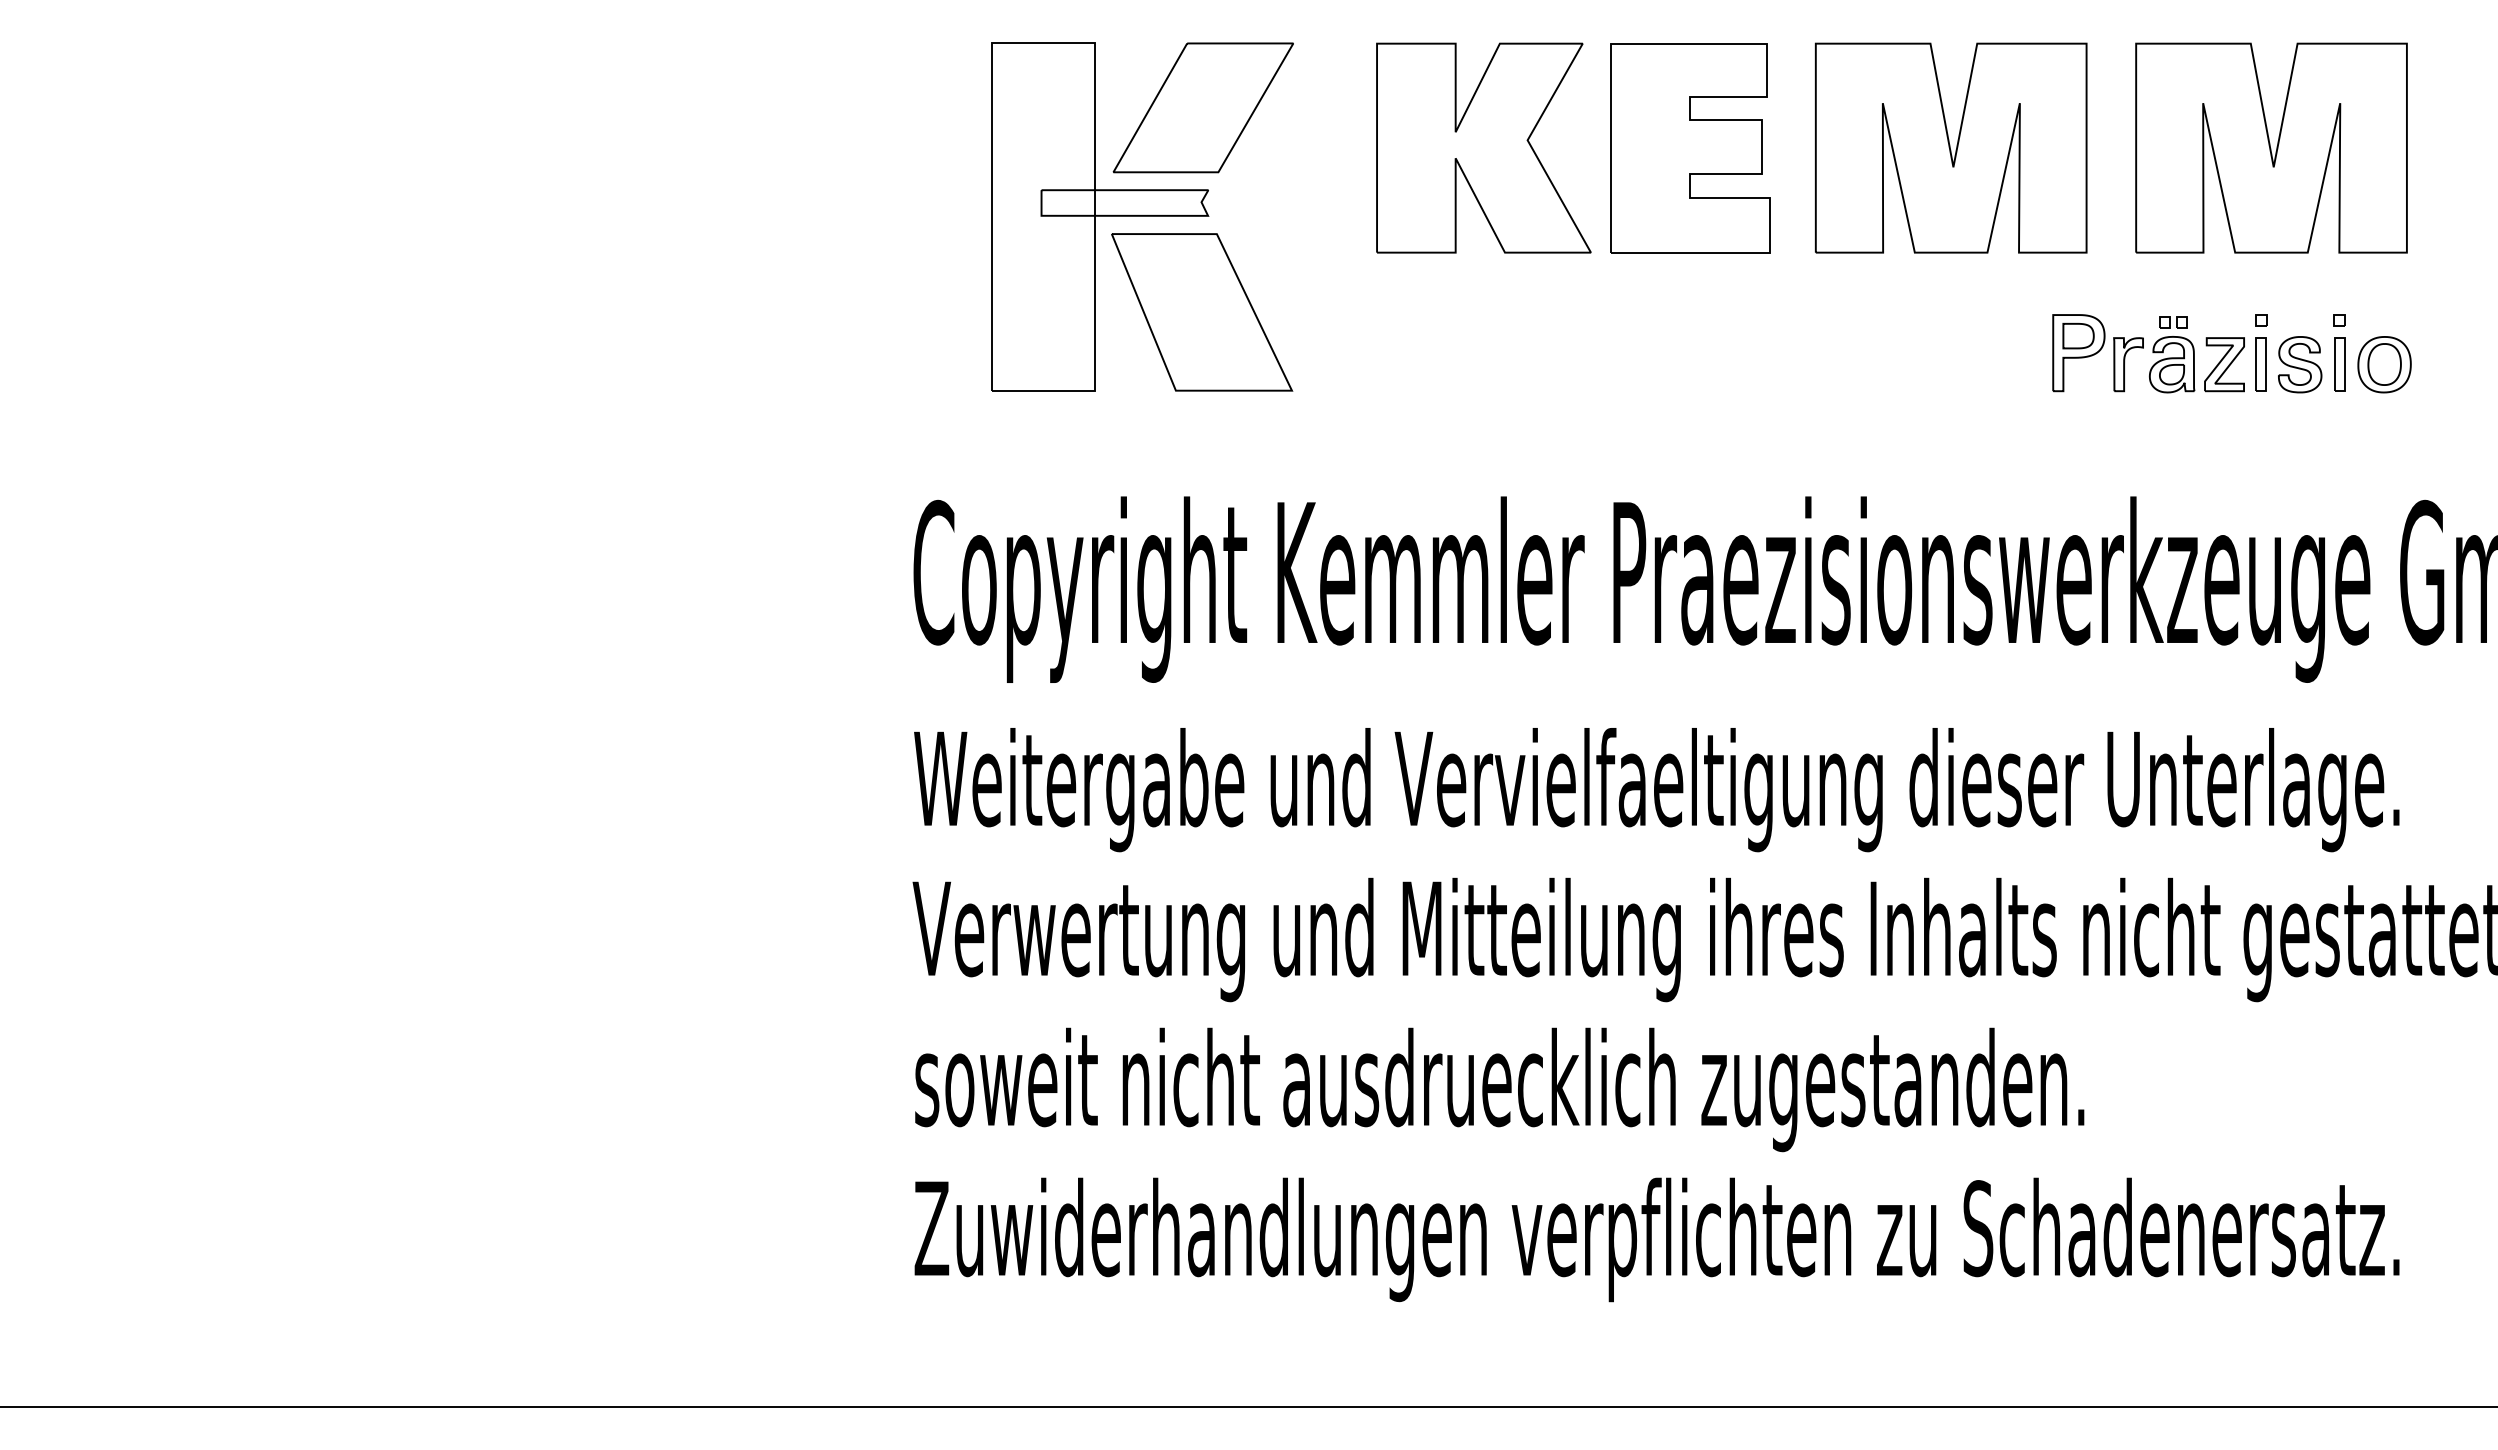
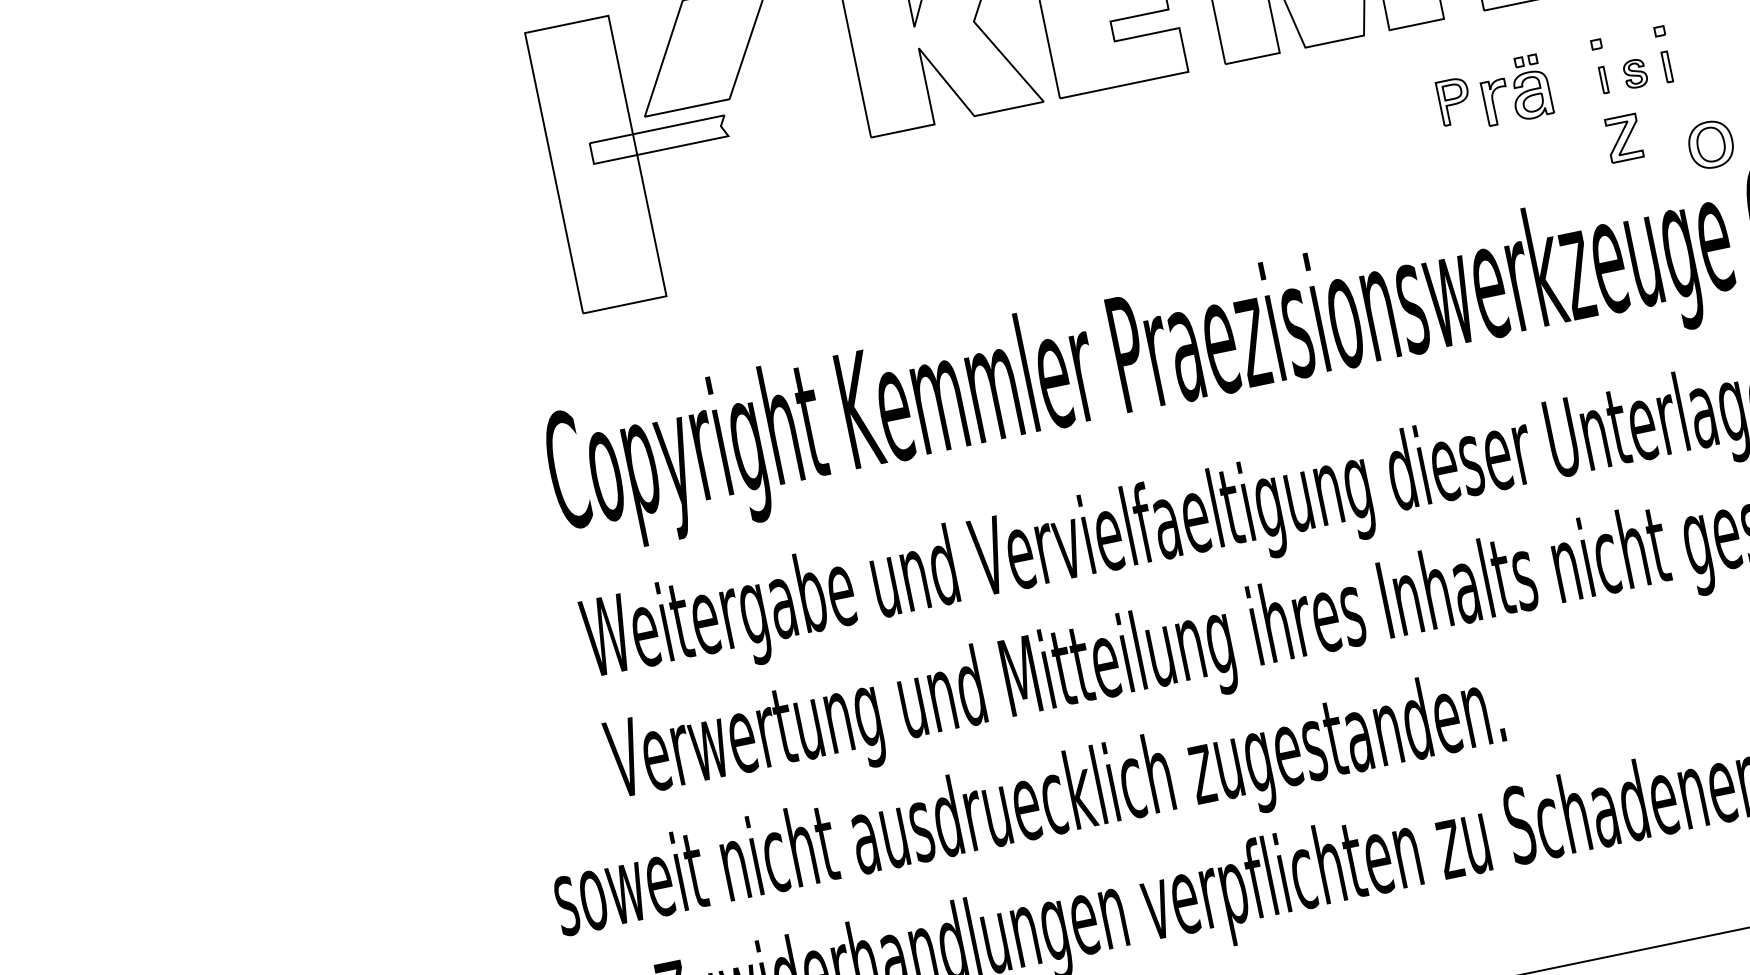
part: (1202, 312) -> (740, 215), removed
part: (2078, 353) -> (1454, 101), size x0.7
part: (2224, 364) -> (1623, 138), moved
part: (2260, 364) -> (1603, 80), size x0.6
part: (2300, 364) -> (1635, 73), size x0.6
part: (2339, 364) -> (1667, 66), size x0.7
part: (2384, 364) -> (1710, 144), moved
text: (1499, 1089) -> (1029, 809), moved

